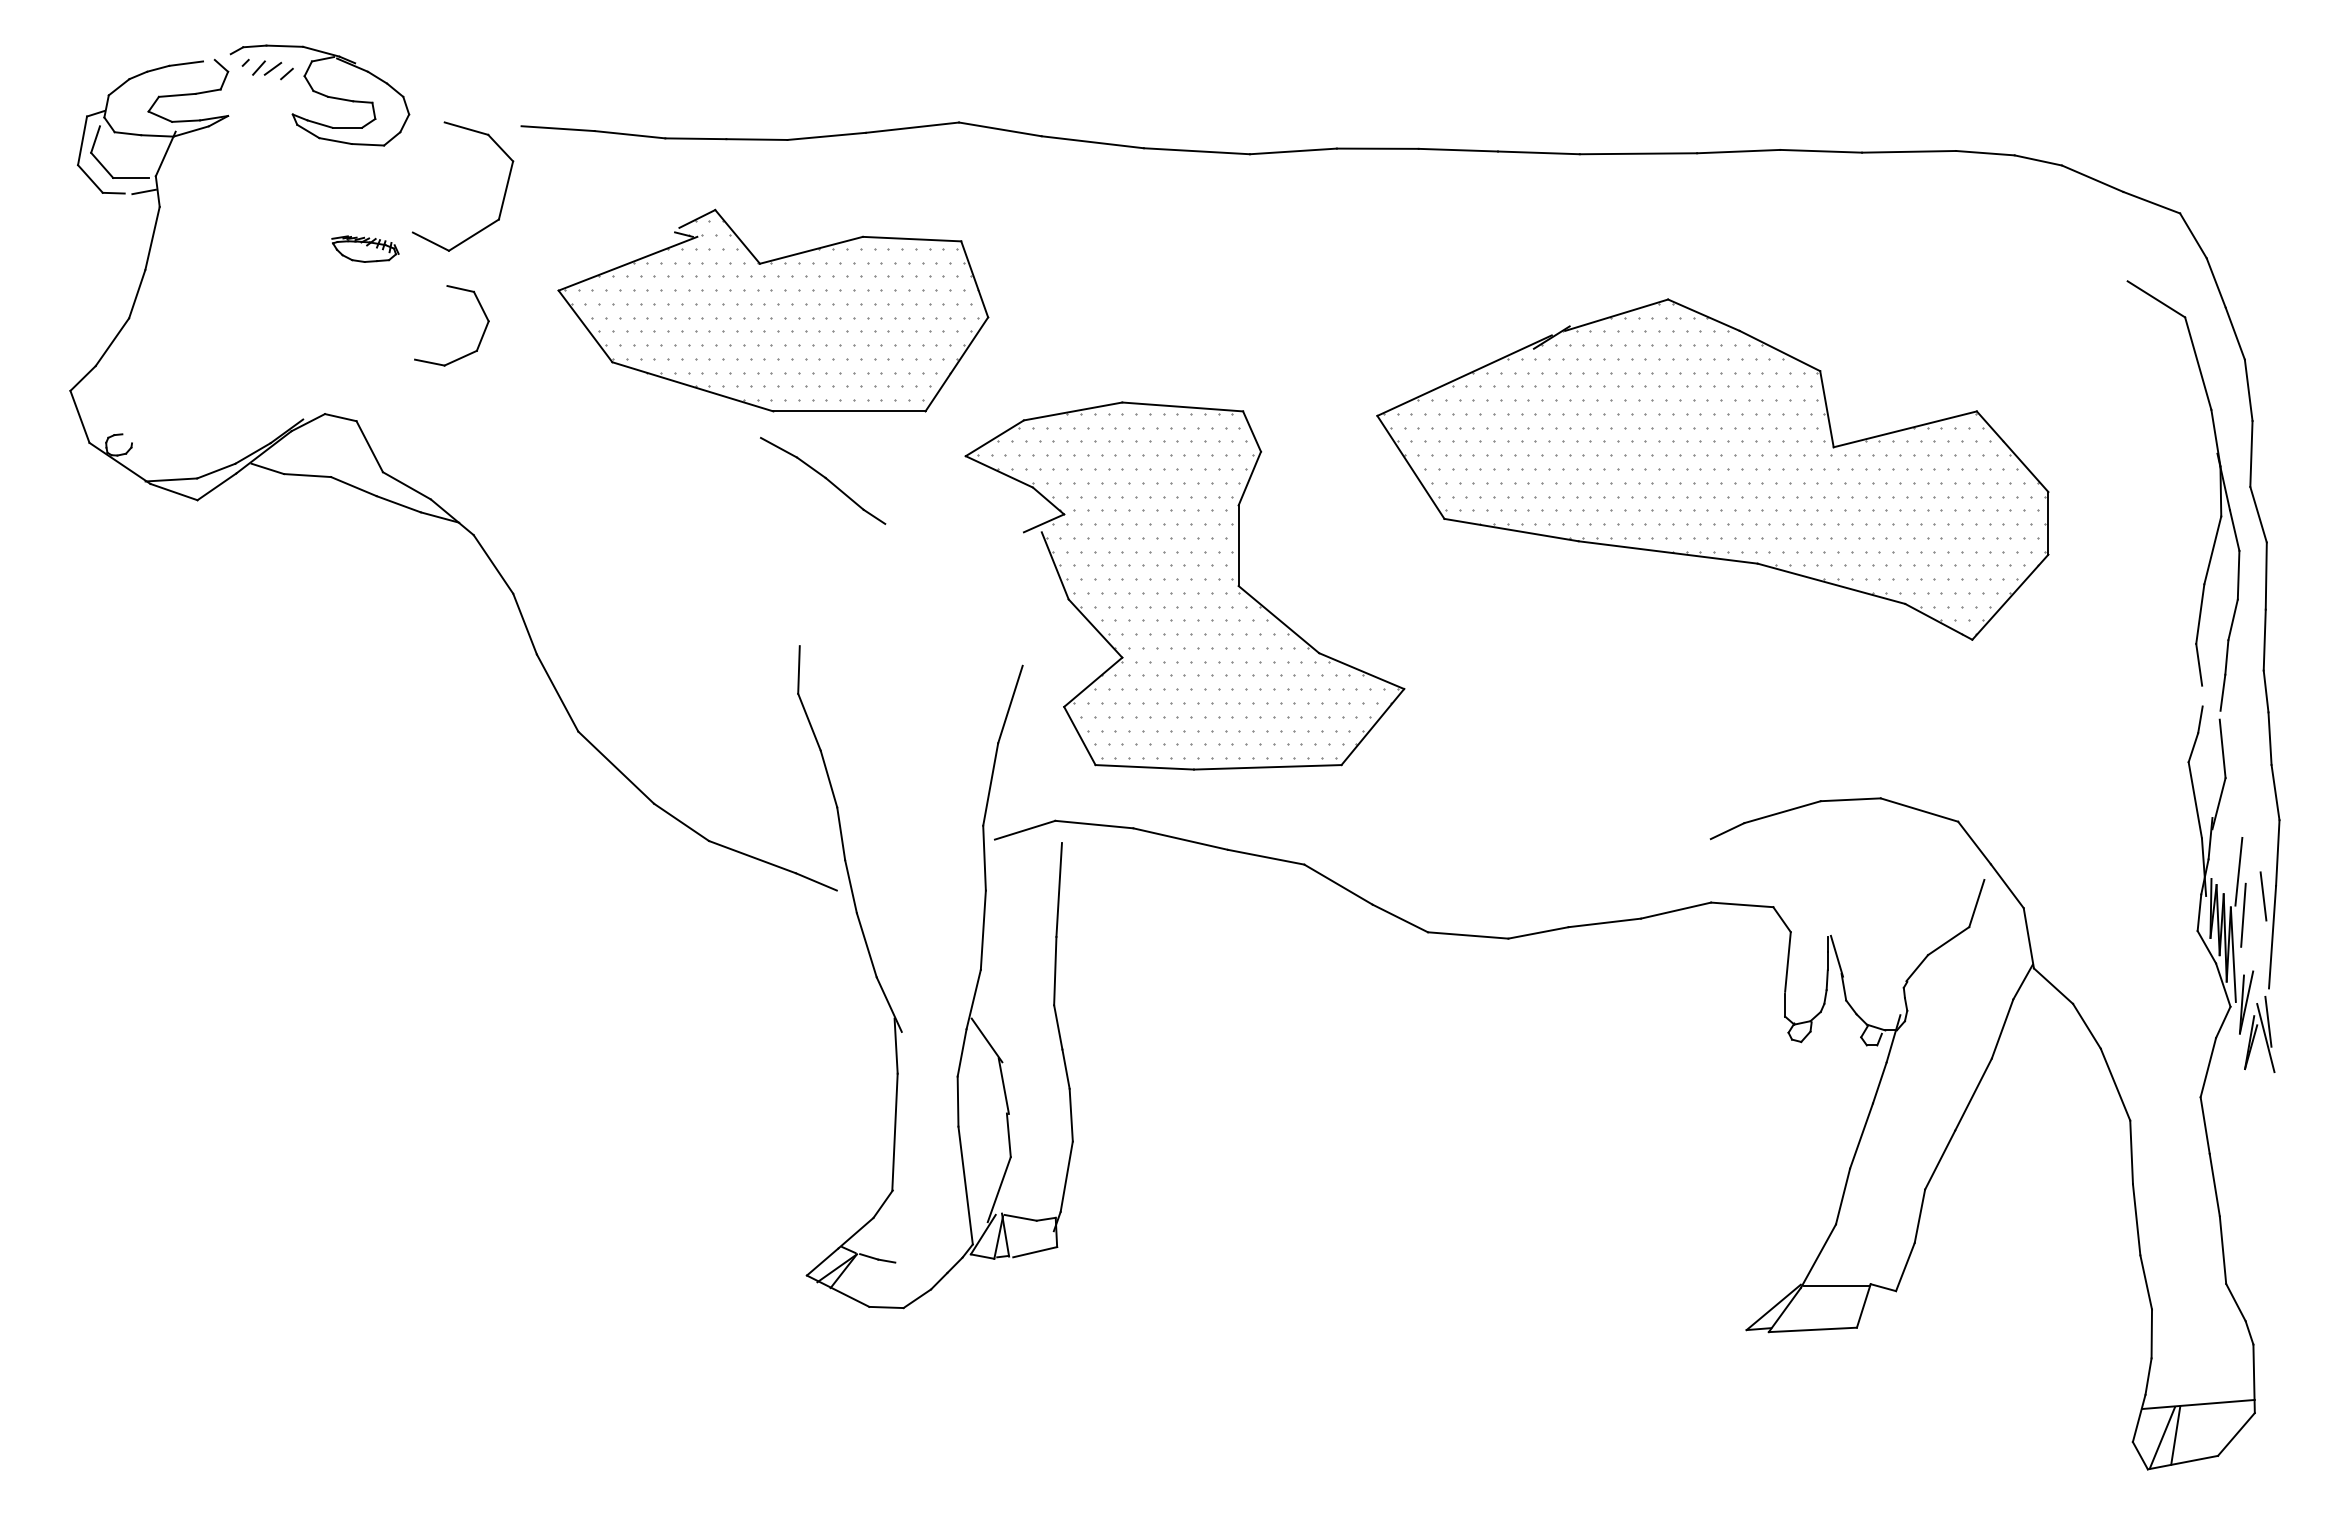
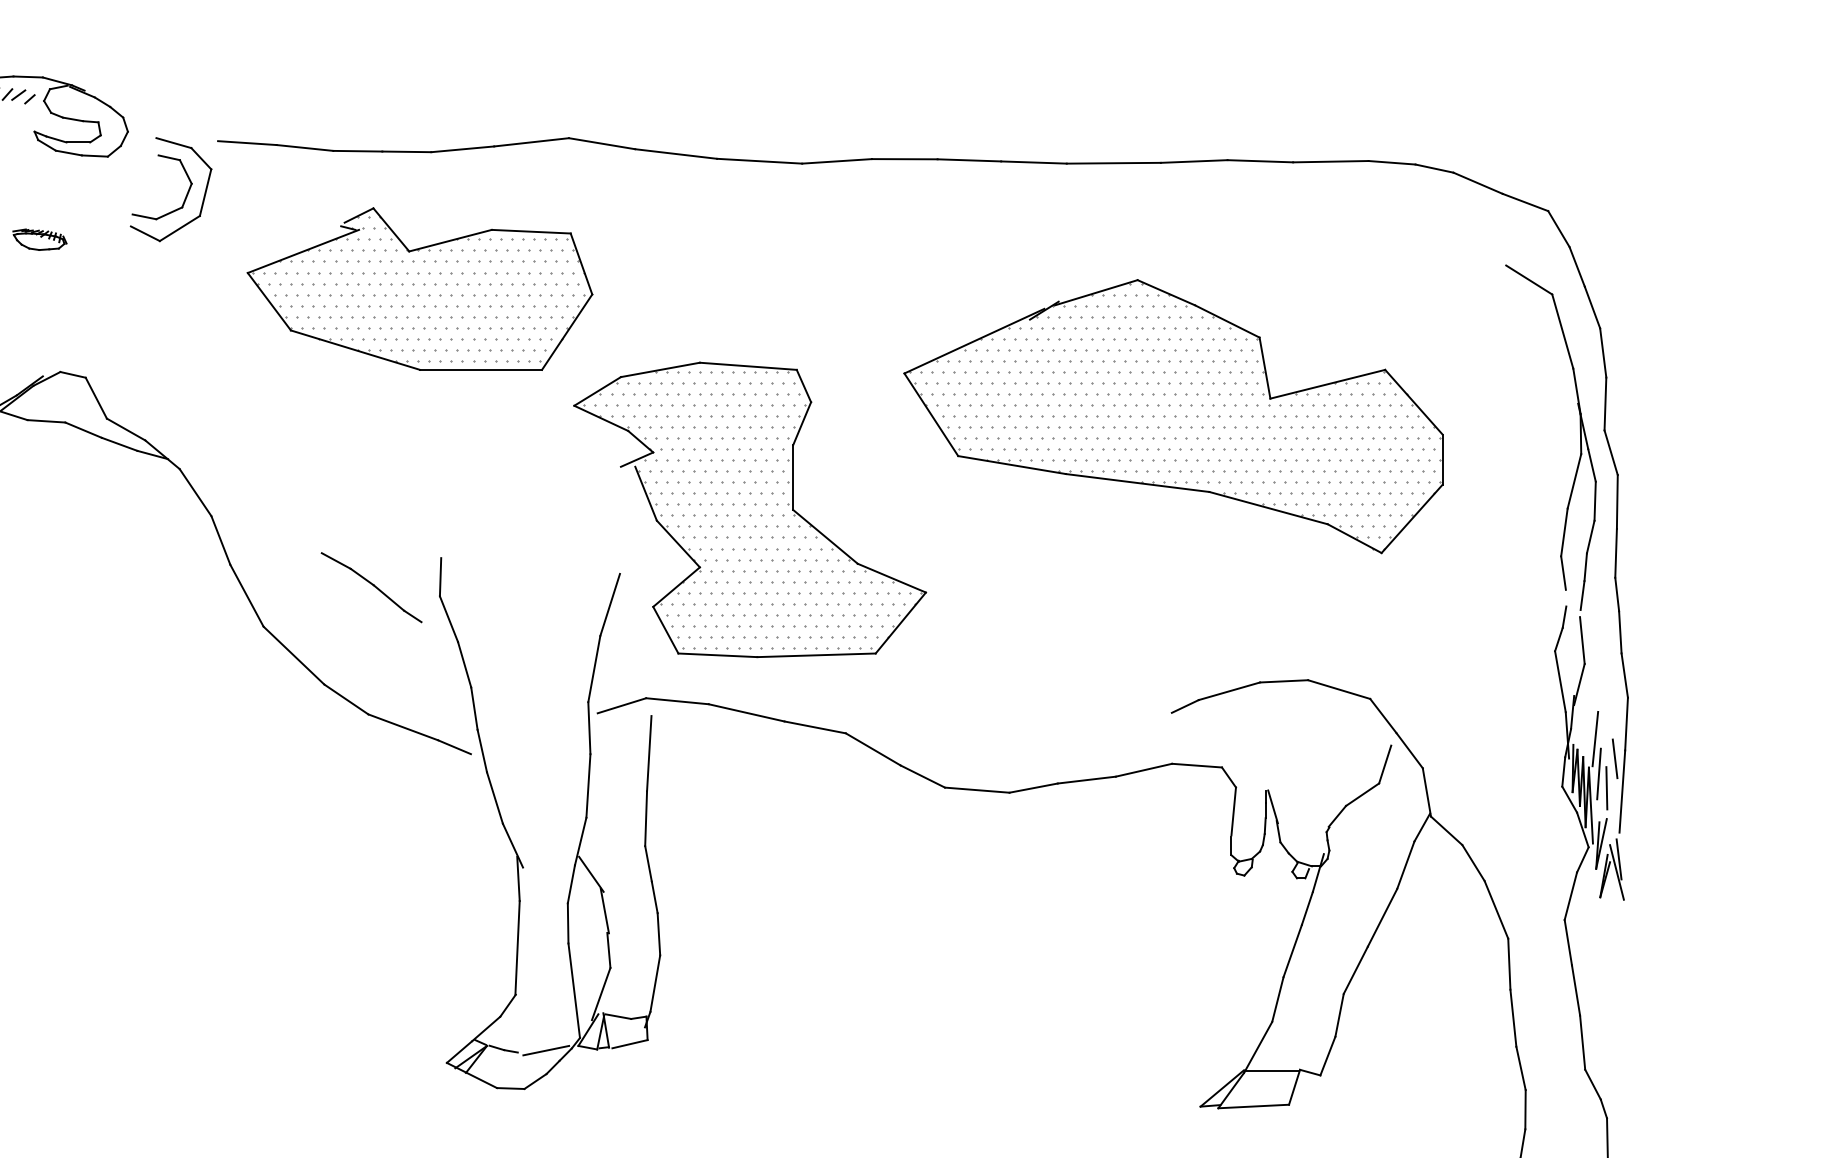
part: (365, 248) -> (39, 239), moved
part: (480, 338) -> (185, 197), moved
part: (823, 480) -> (372, 587), moved
line: (2252, 932) -> (1606, 787), added
line: (930, 1260) -> (546, 1050), added

